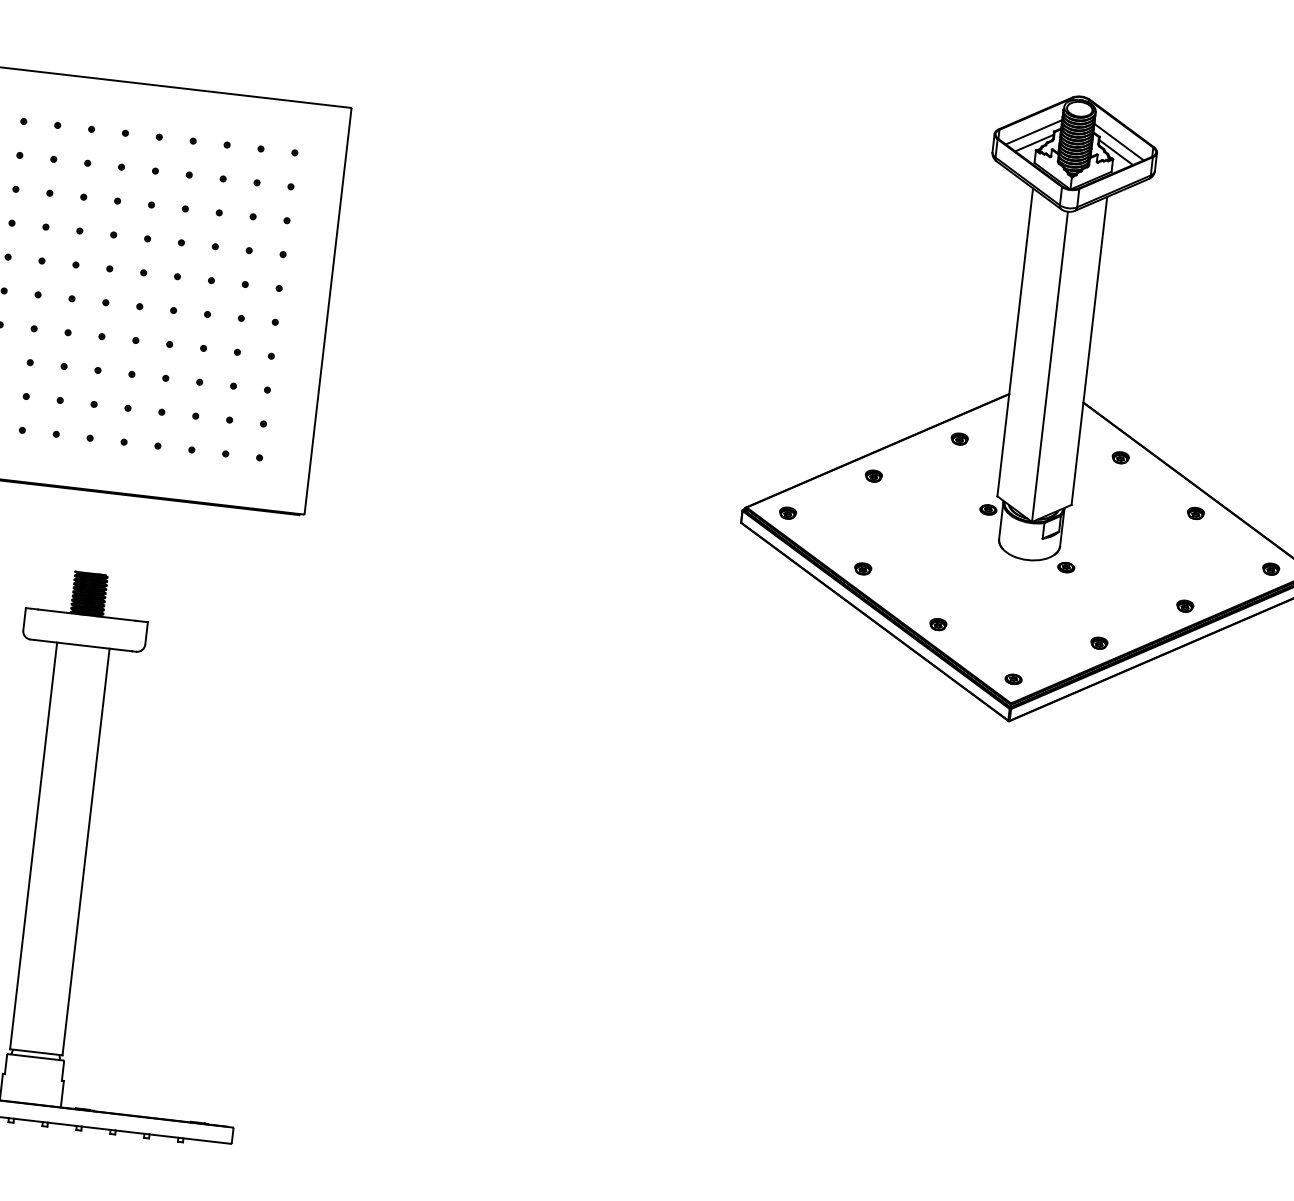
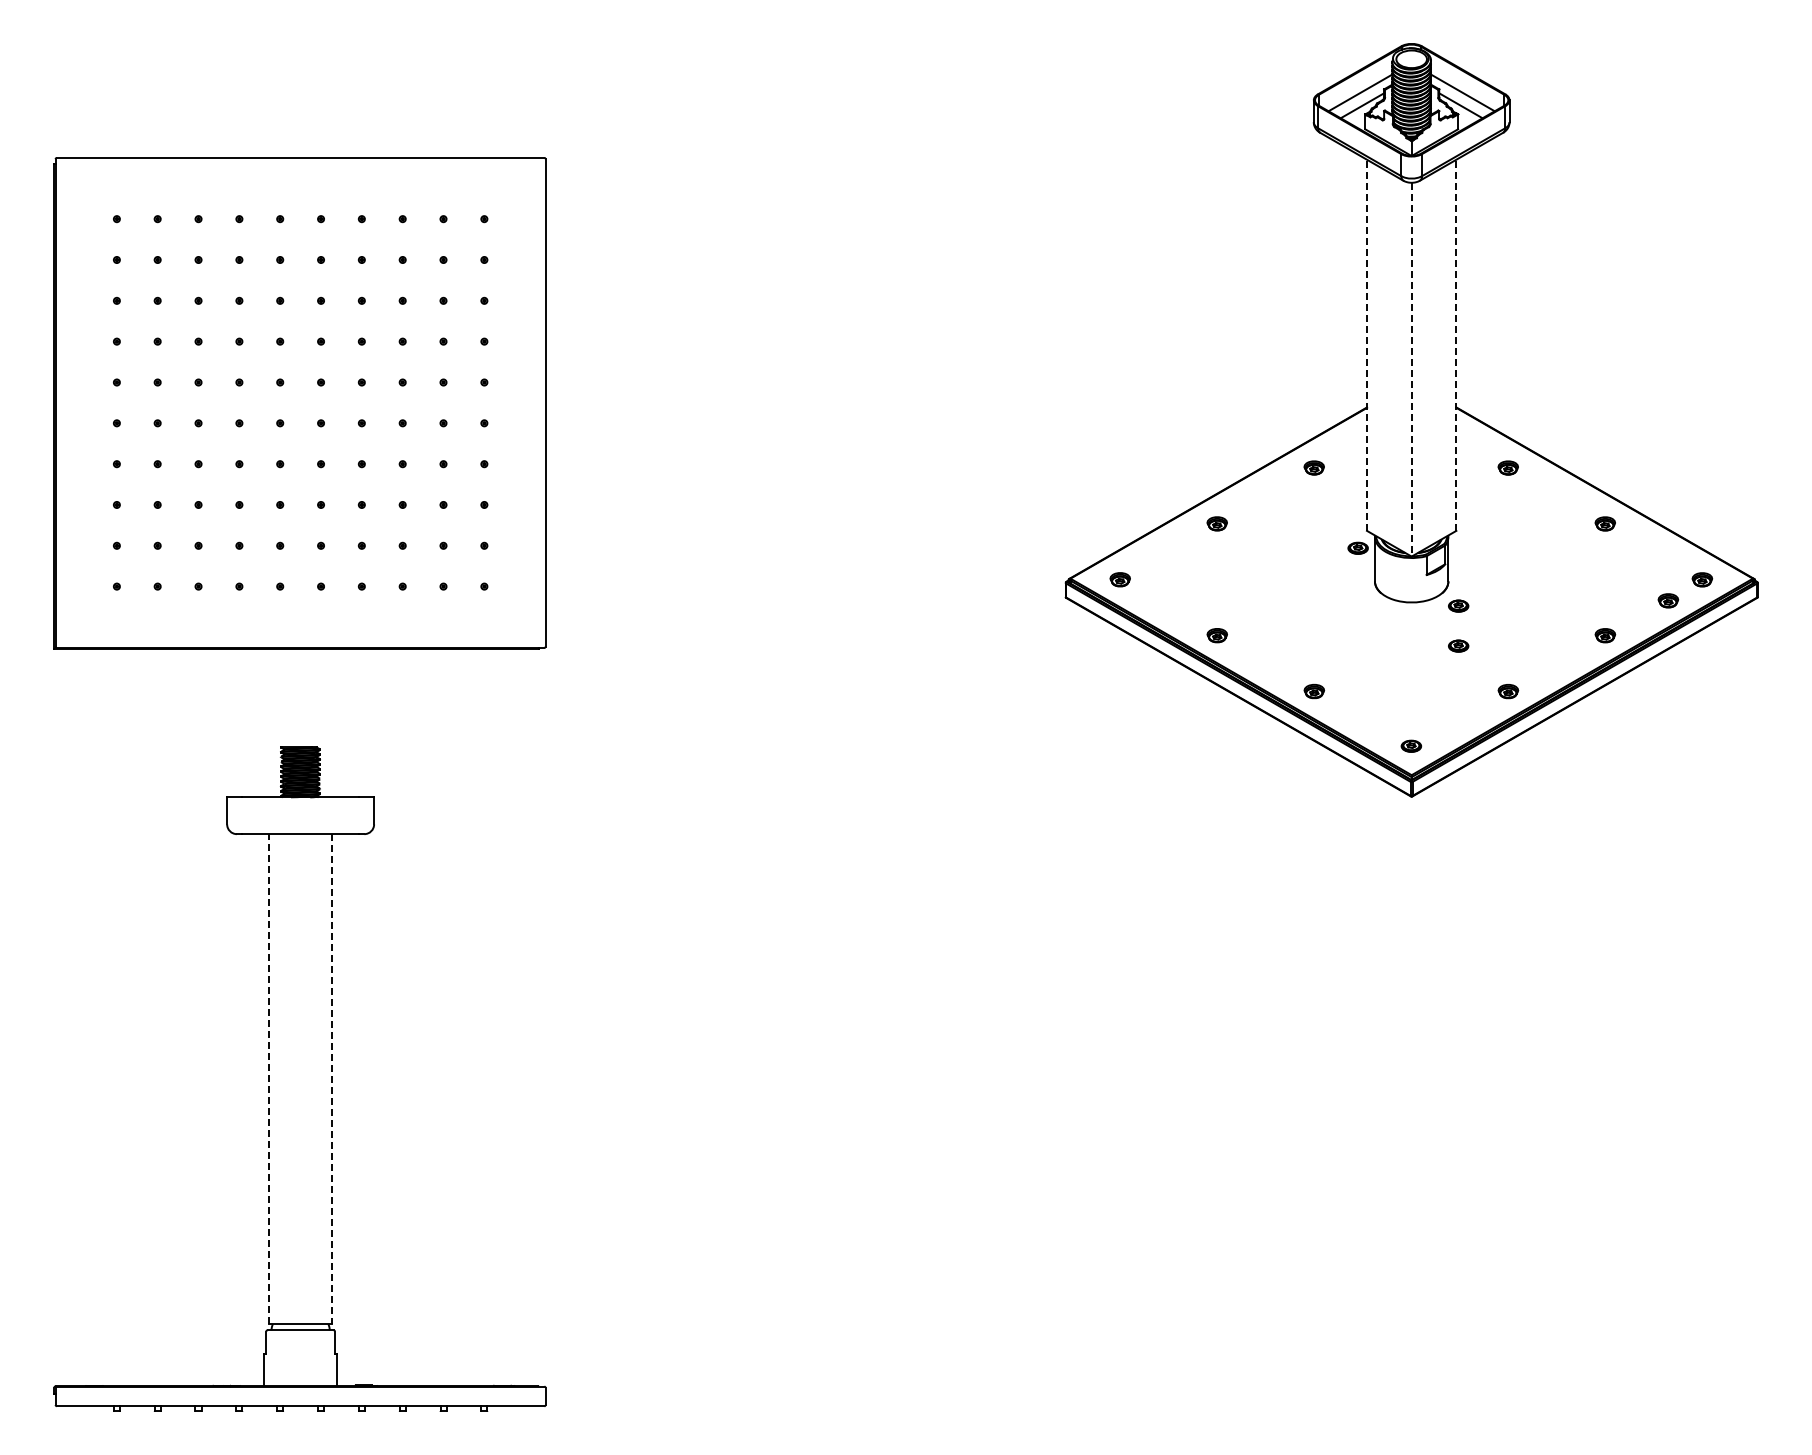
line: (1014, 342) -> (1366, 345), solid -> dashed
line: (1089, 351) -> (1456, 345), solid -> dashed
line: (1049, 366) -> (1411, 369), solid -> dashed
part: (1240, 583) -> (1668, 600), added
part: (1062, 600) -> (1458, 645), added
line: (34, 845) -> (269, 1078), solid -> dashed
line: (86, 852) -> (332, 1079), solid -> dashed

